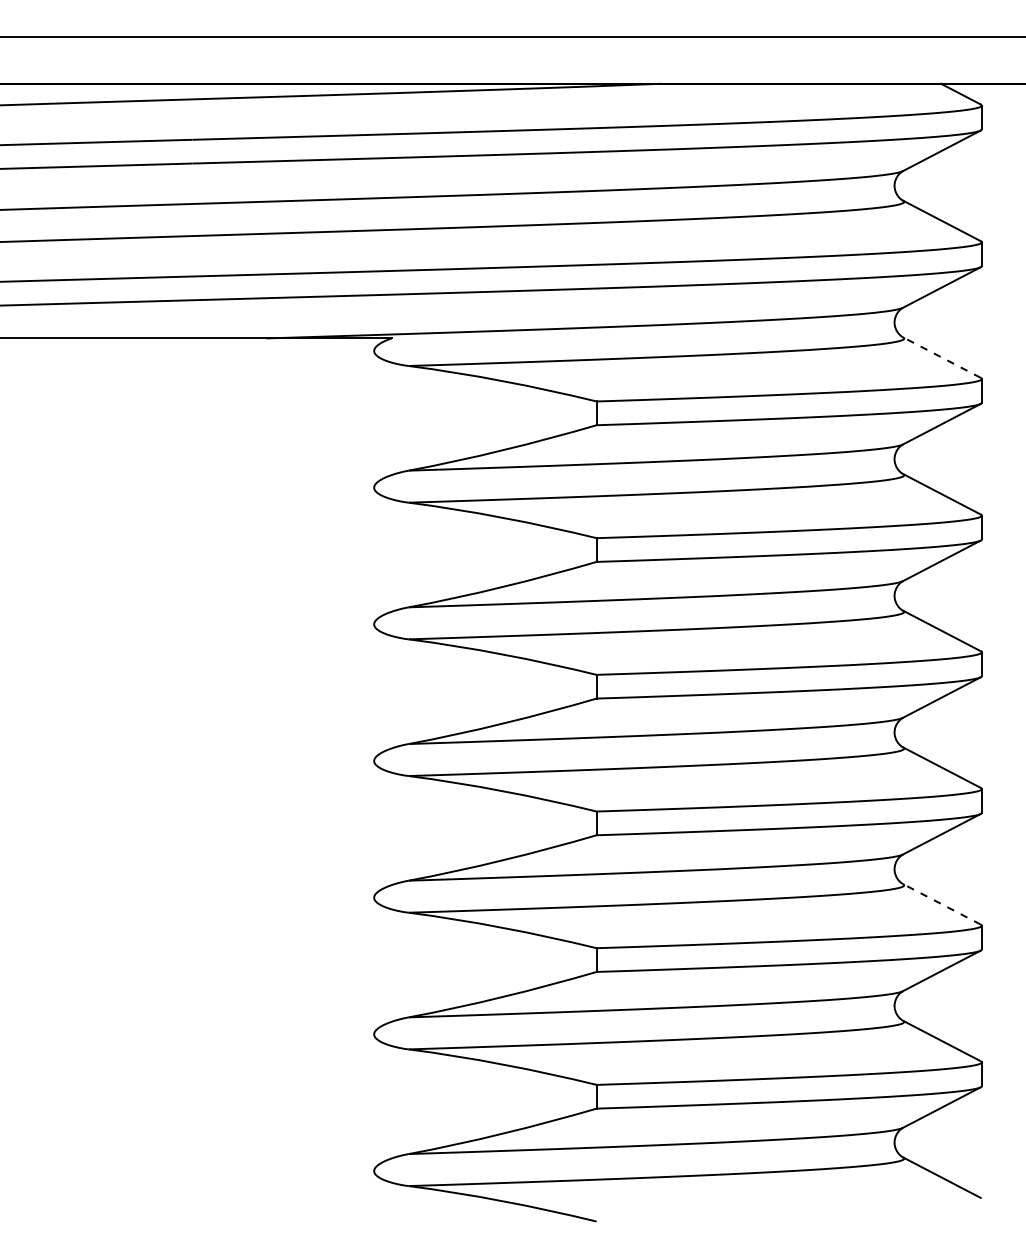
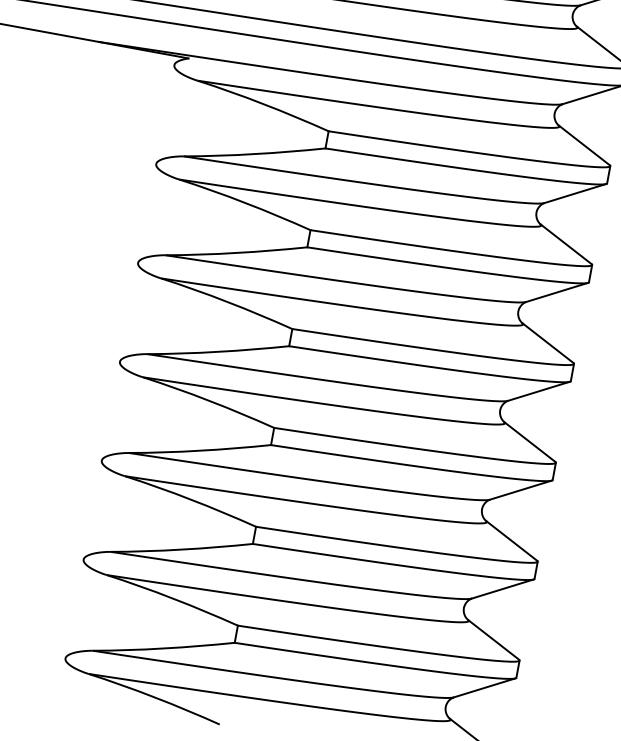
line: (941, 357) -> (583, 145), dashed -> solid
line: (941, 904) -> (511, 540), dashed -> solid

